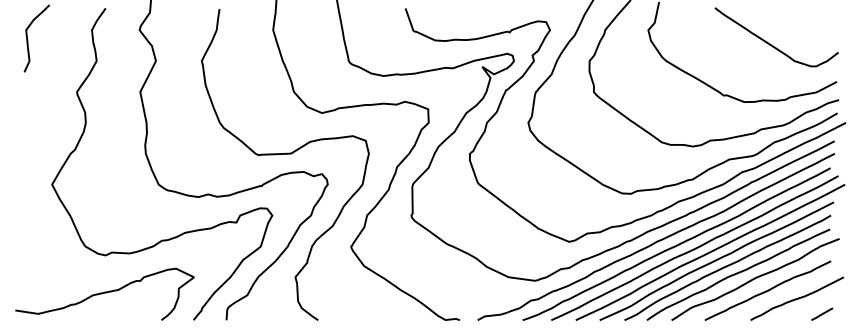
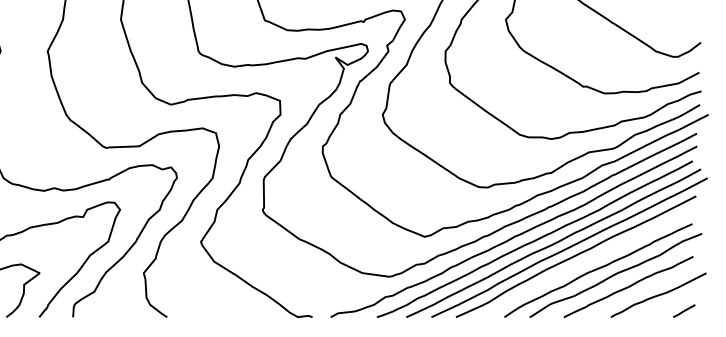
curve: (727, 266) -> (587, 262), removed

